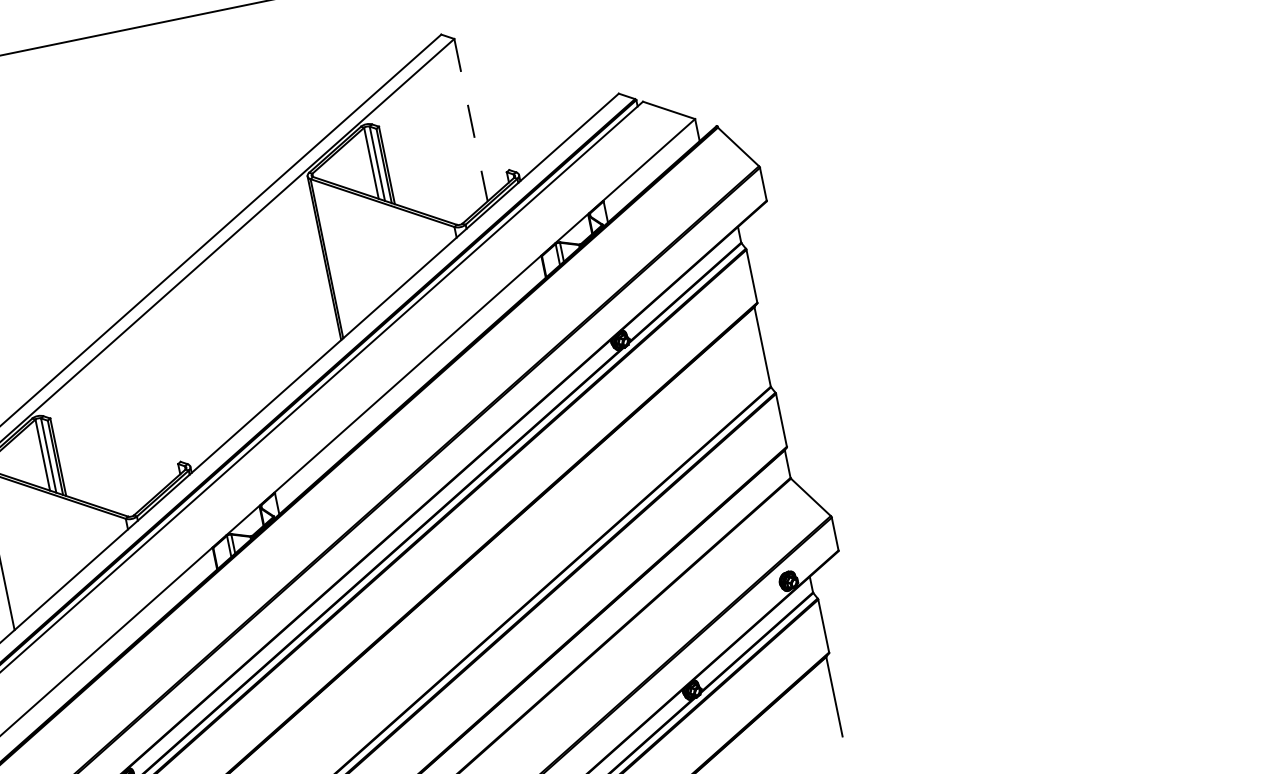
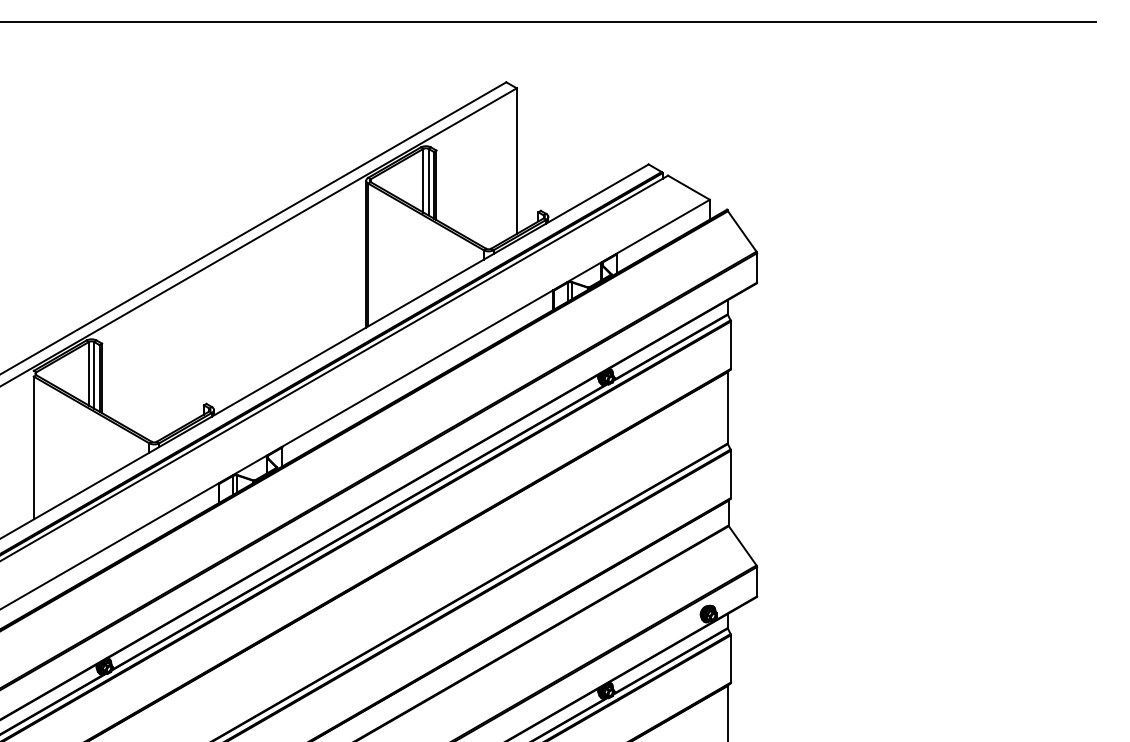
line: (470, 120) -> (516, 161), dashed -> solid

